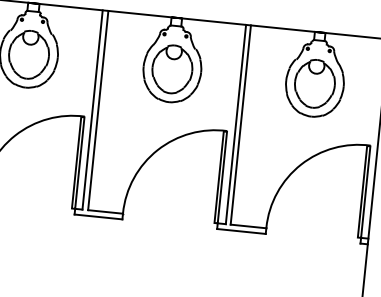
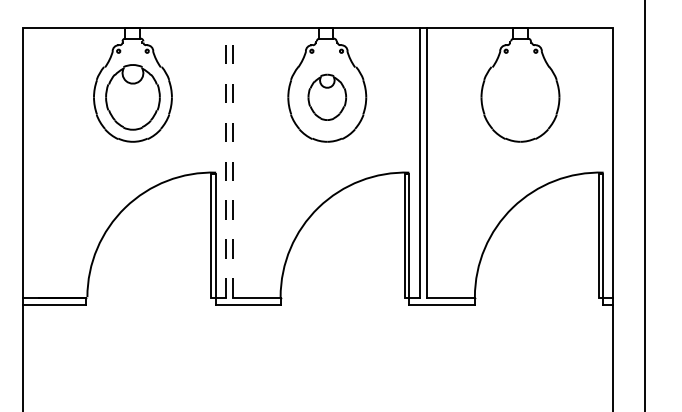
part: (172, 69) -> (327, 97), size x0.7
part: (314, 83) -> (520, 97), removed
line: (92, 109) -> (225, 162), solid -> dashed
line: (98, 110) -> (233, 162), solid -> dashed

